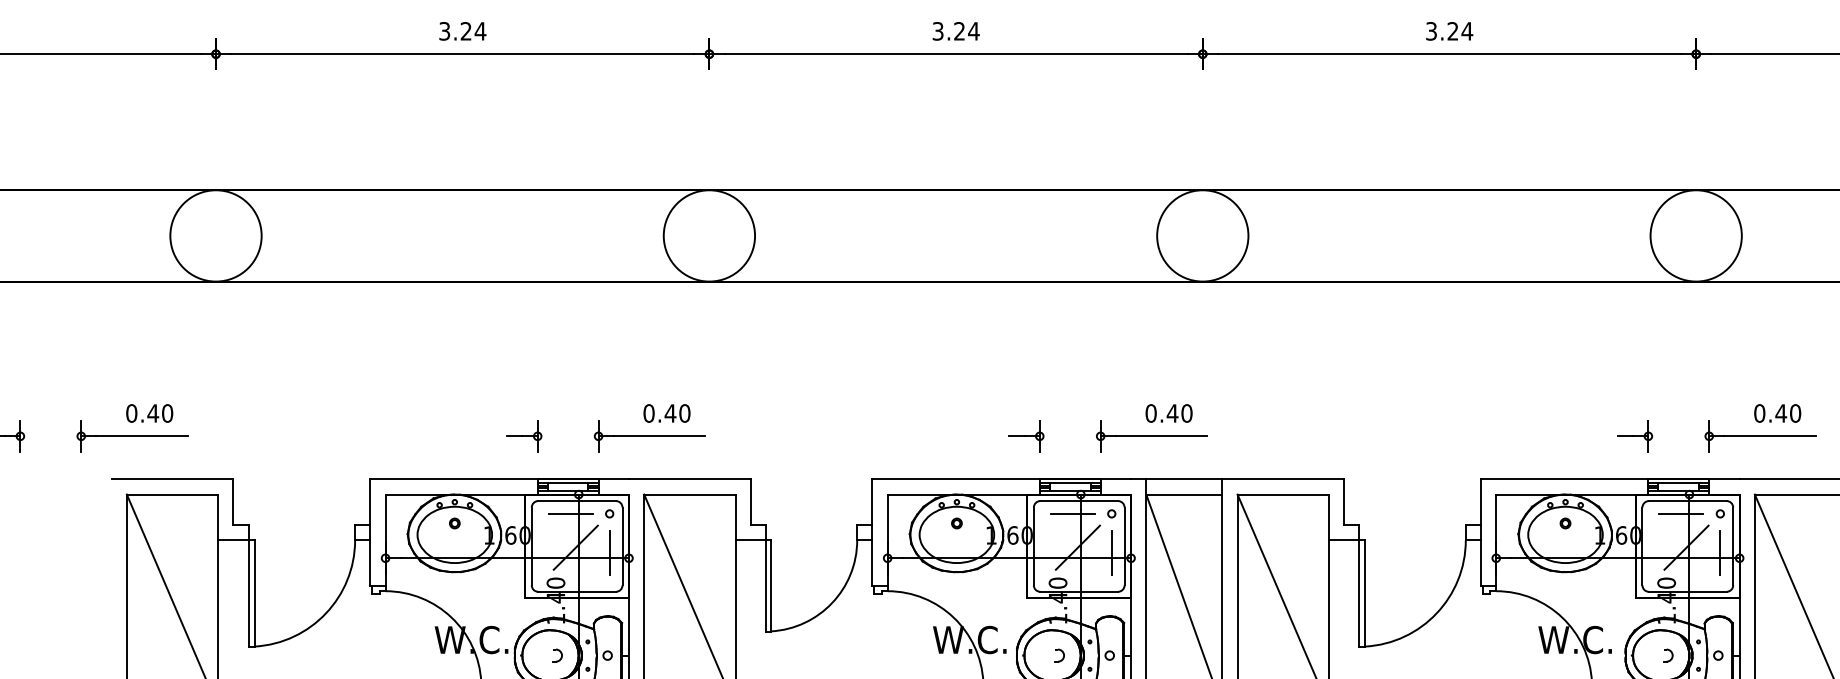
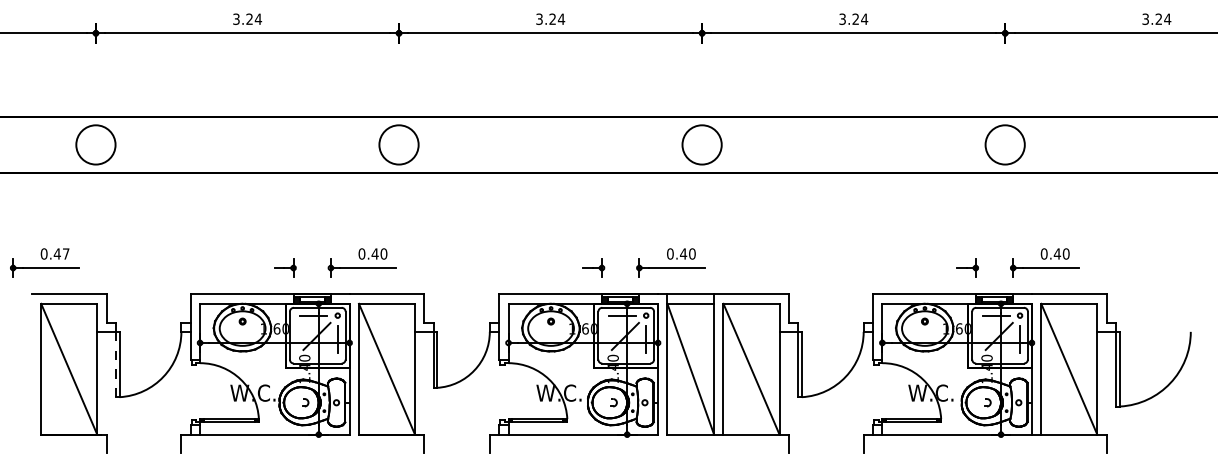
circle: (215, 235) -> (95, 144), size x0.7
circle: (710, 235) -> (399, 144), size x0.7
circle: (1203, 235) -> (702, 144), size x0.7
circle: (1696, 235) -> (1005, 144), size x0.7
text: (166, 412) -> (65, 253), 0.40 -> 0.47
line: (247, 593) -> (115, 364), solid -> dashed

